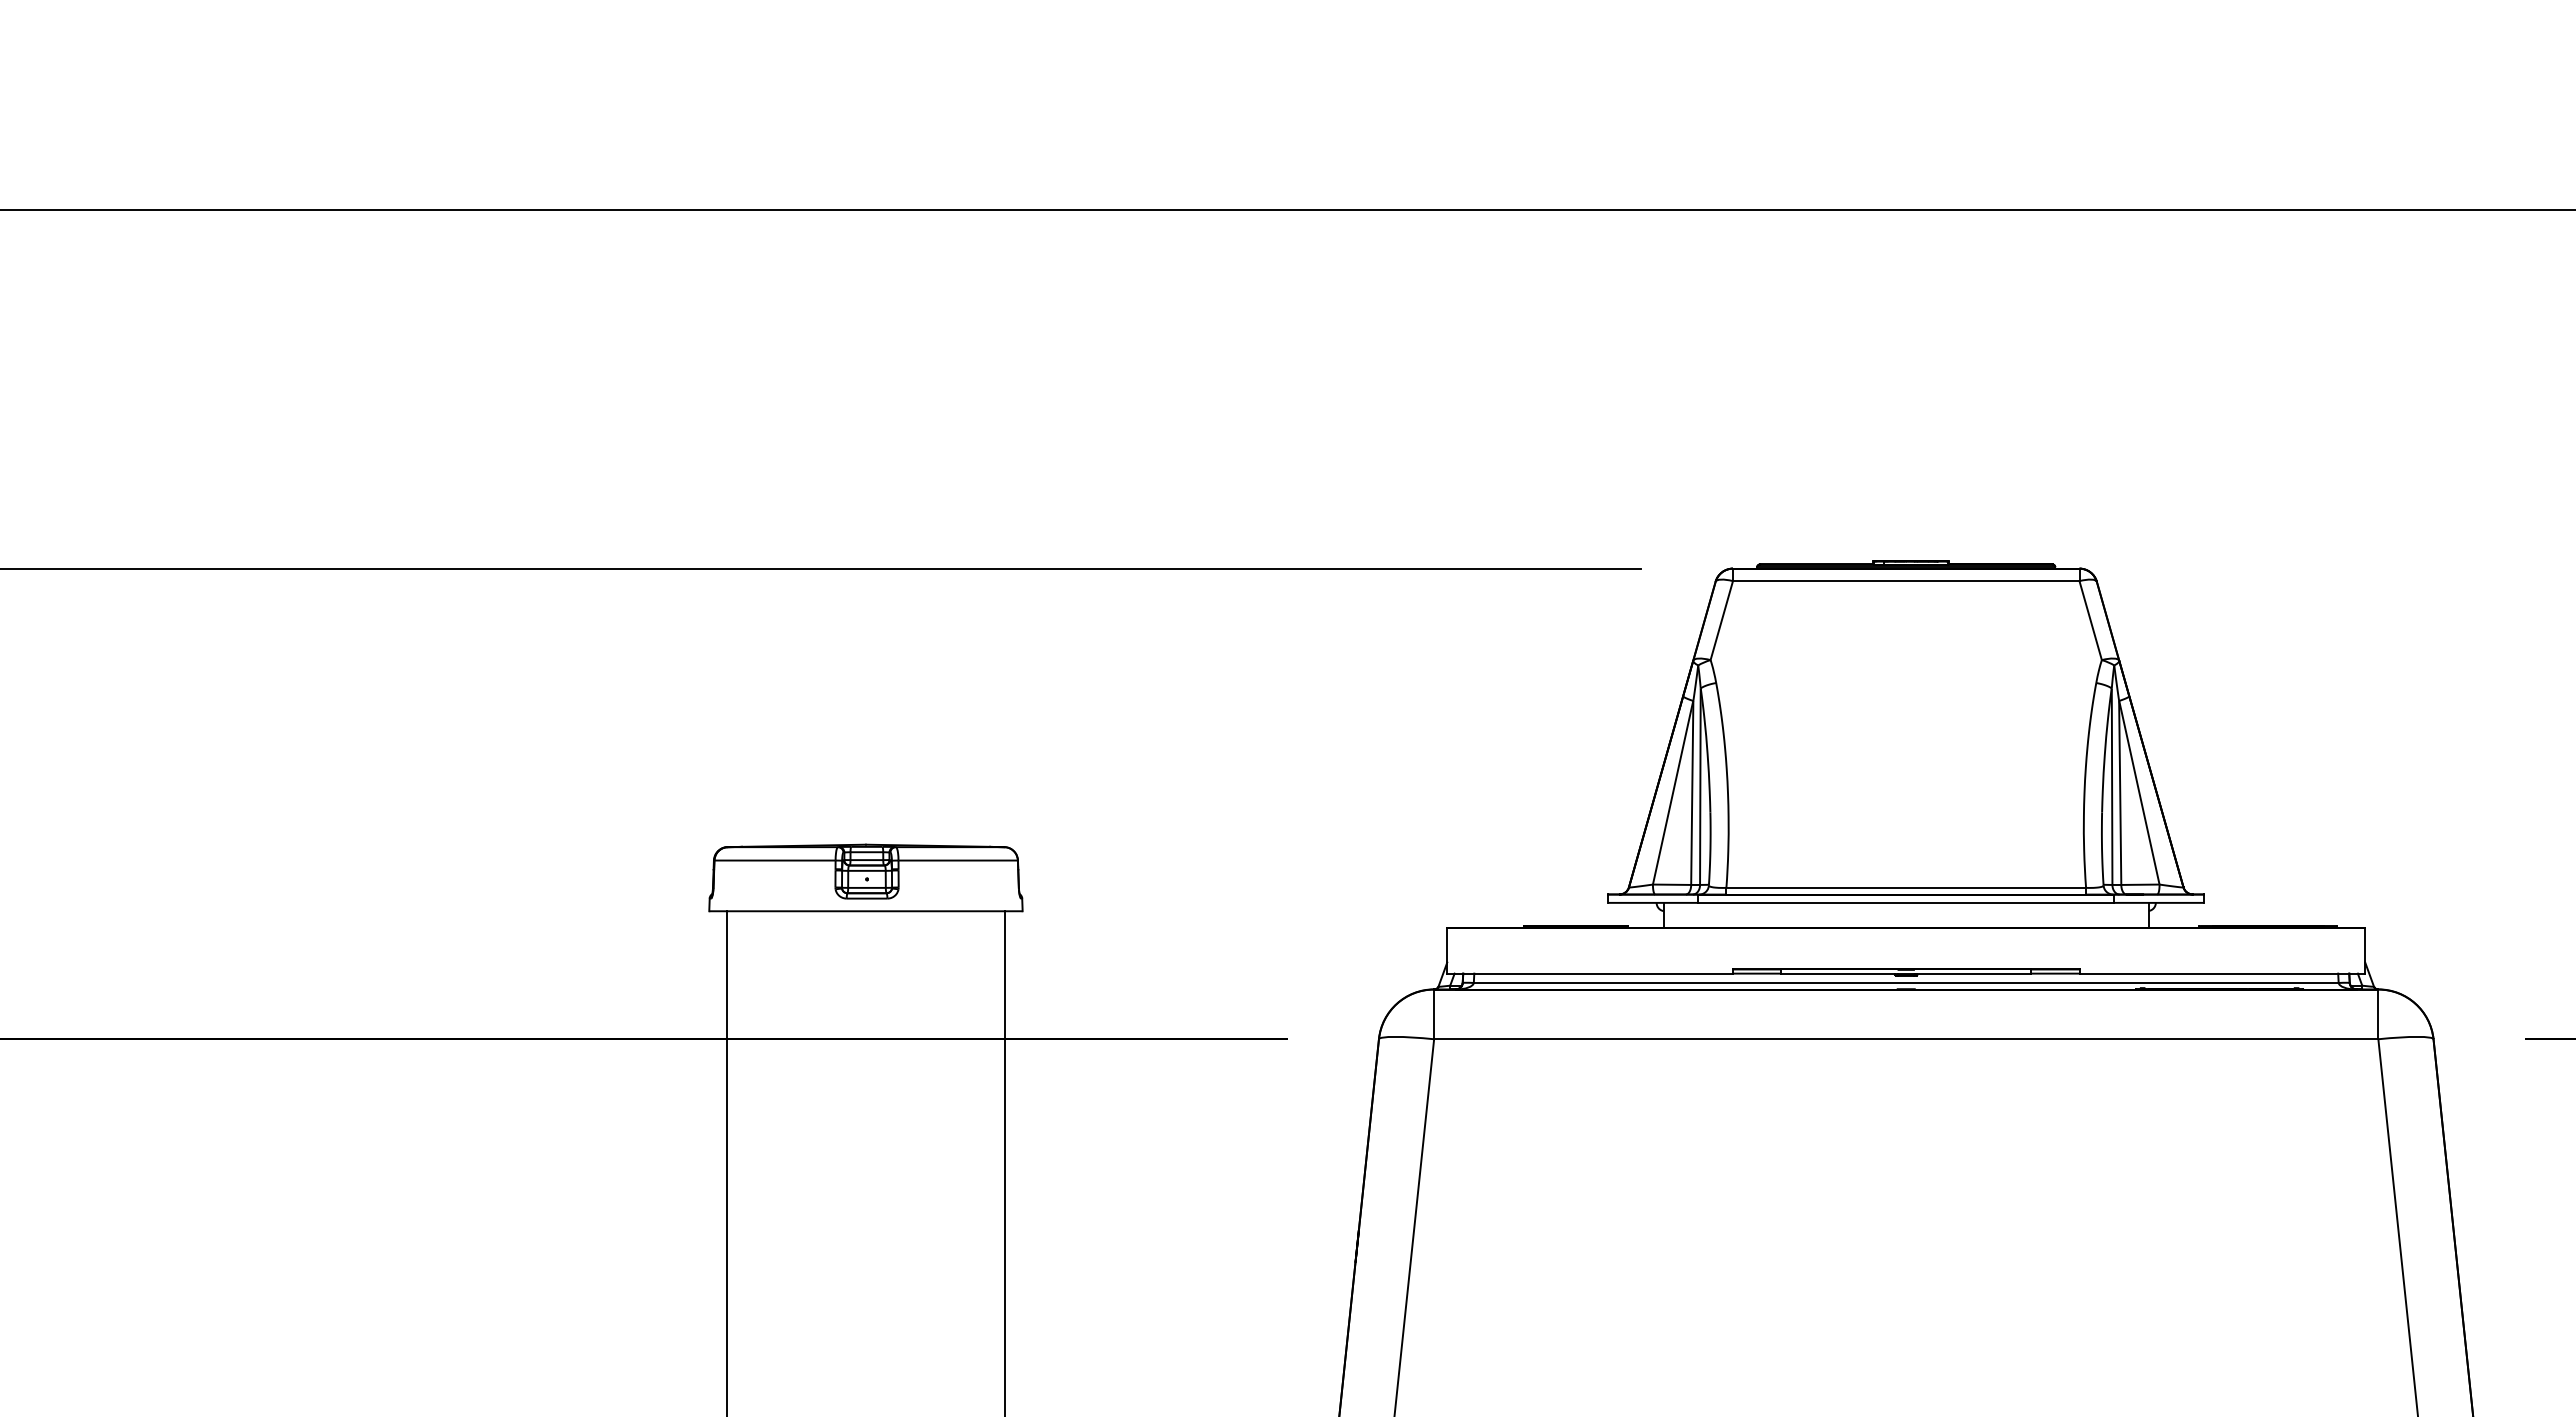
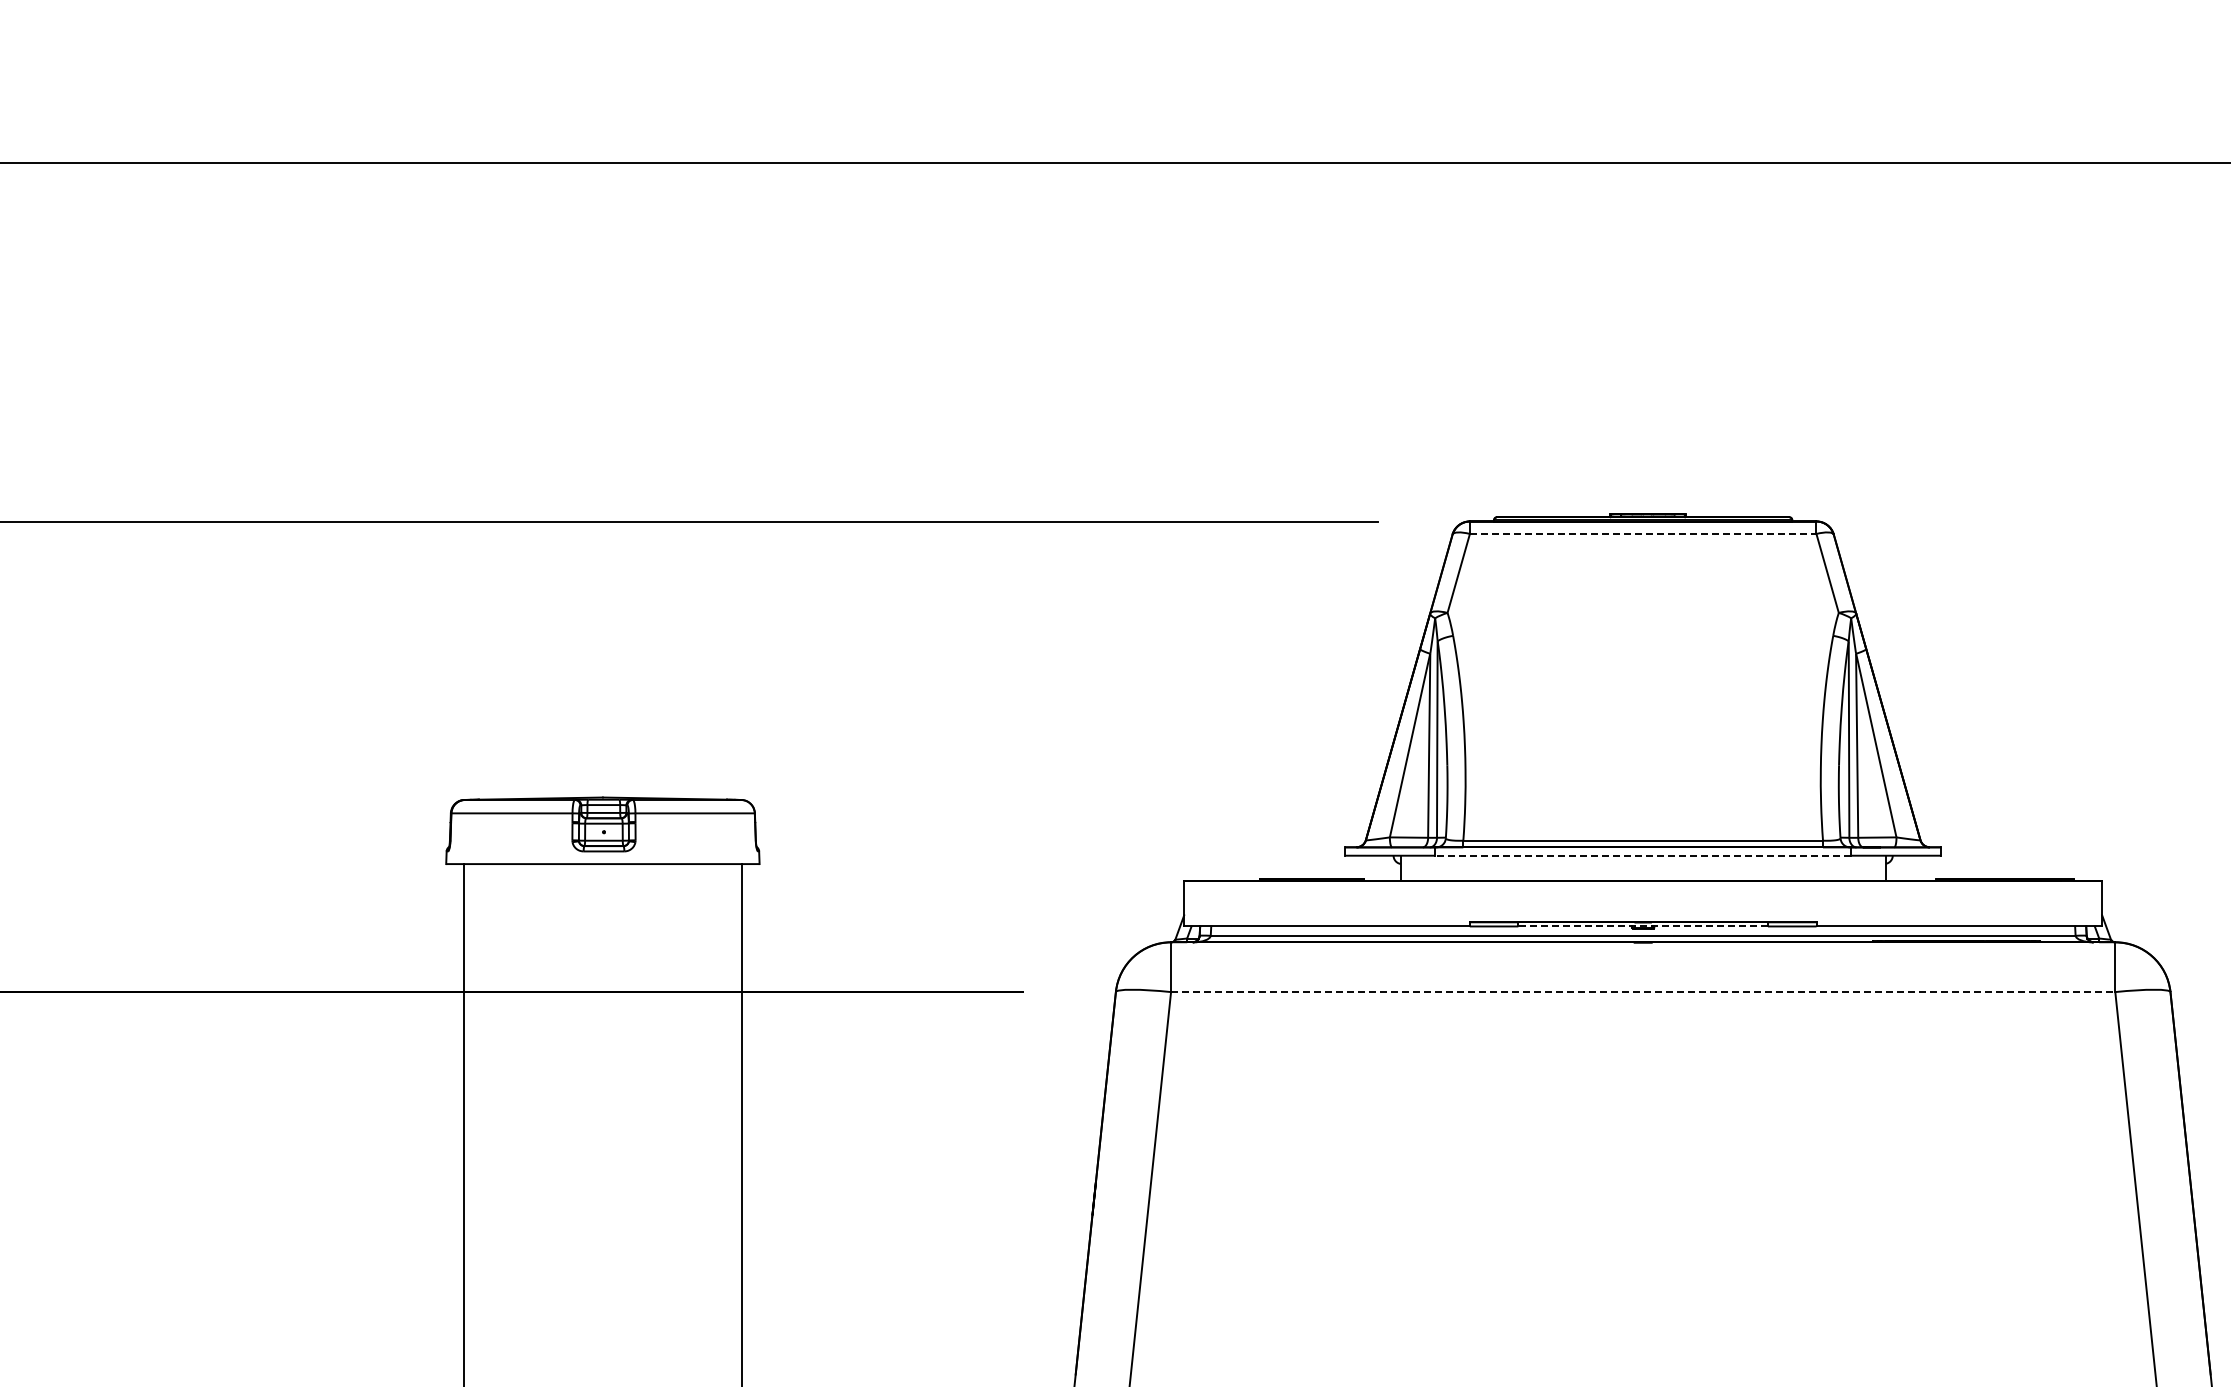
line: (1906, 581) -> (1643, 534), solid -> dashed
line: (1906, 902) -> (1643, 855), solid -> dashed
line: (1906, 973) -> (1643, 926), solid -> dashed
line: (1906, 1039) -> (1643, 992), solid -> dashed

